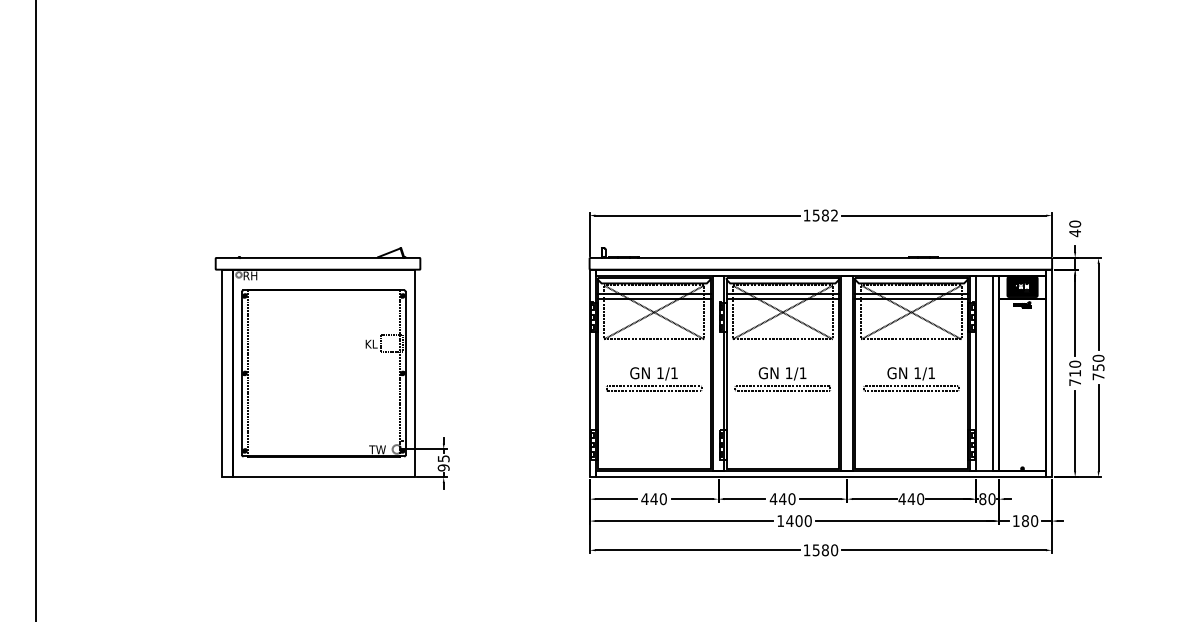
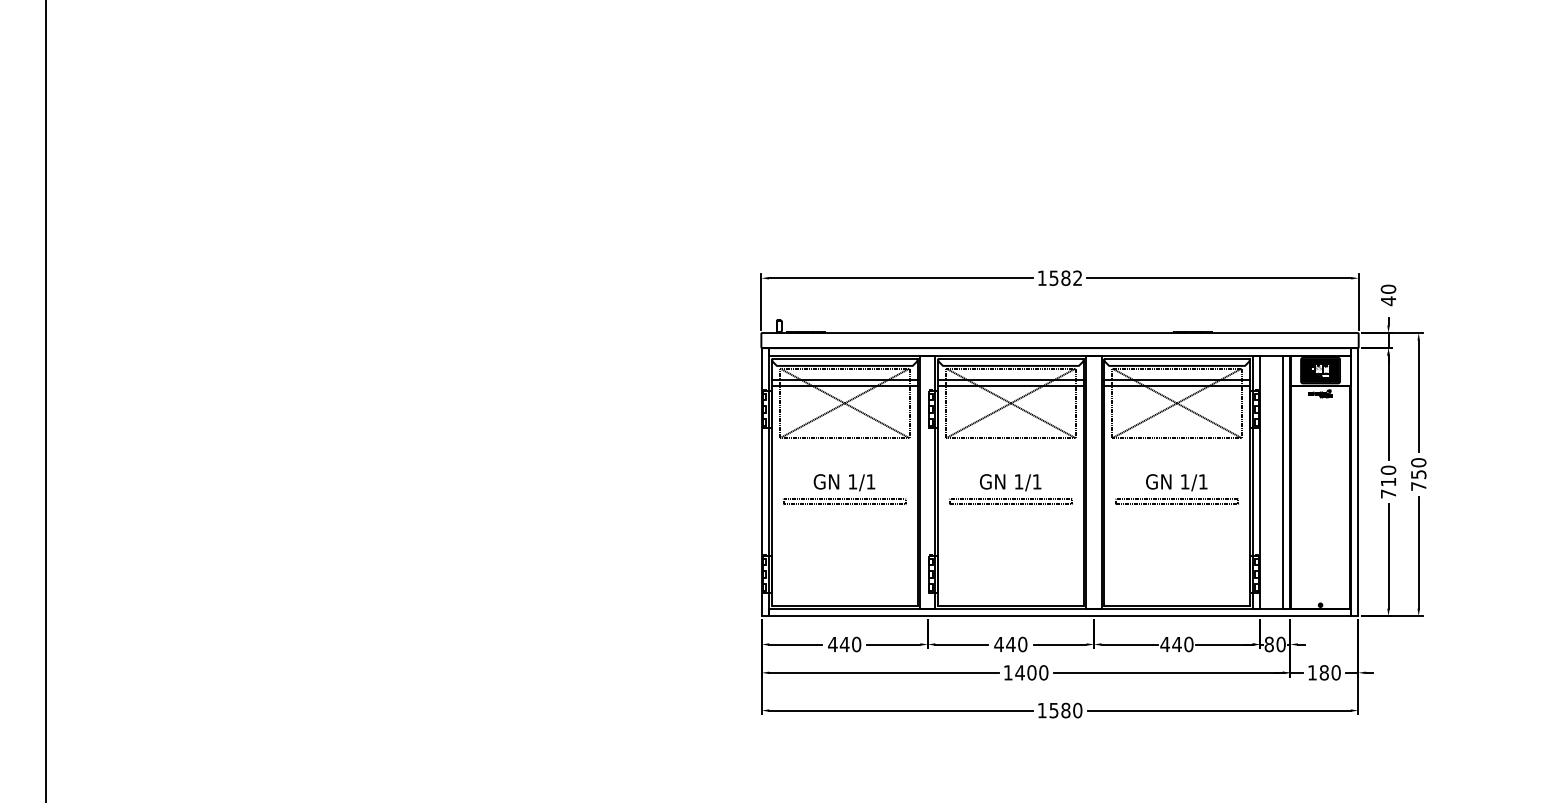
part: (331, 368) -> (427, 475), removed

